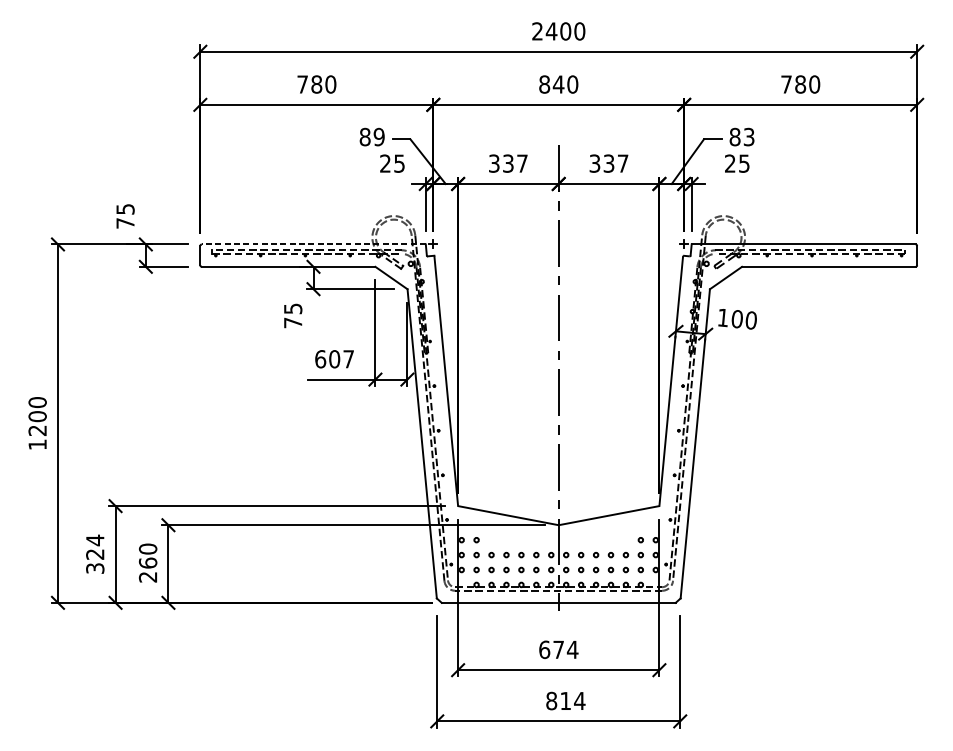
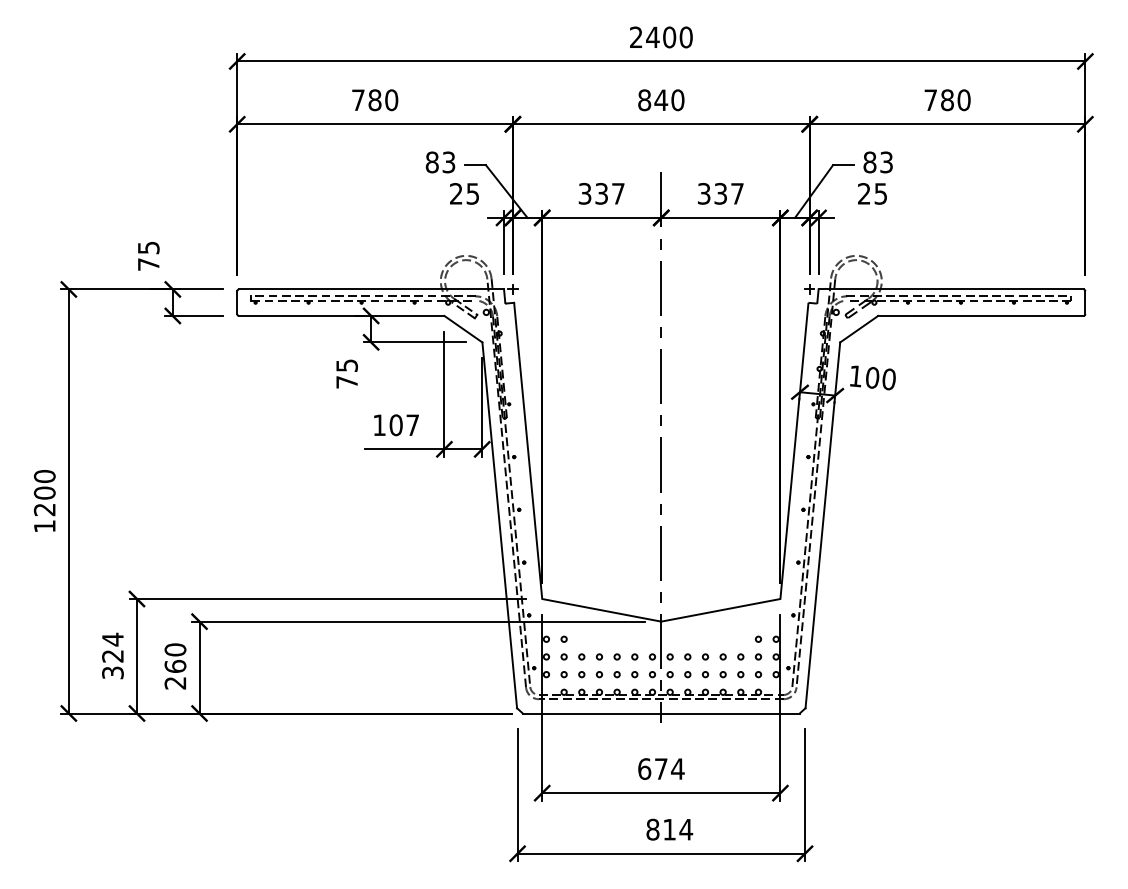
text: (378, 137) -> (448, 162), 89 -> 83
line: (313, 244) -> (371, 289), dashed -> solid
text: (320, 359) -> (379, 425), 607 -> 107

